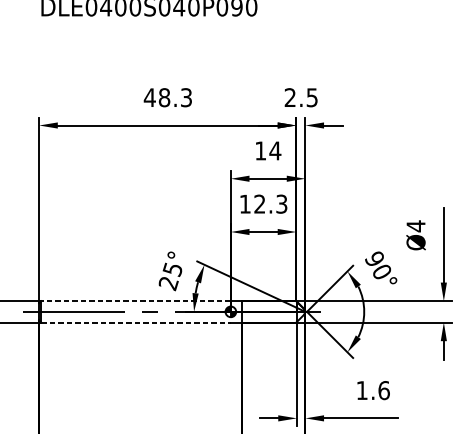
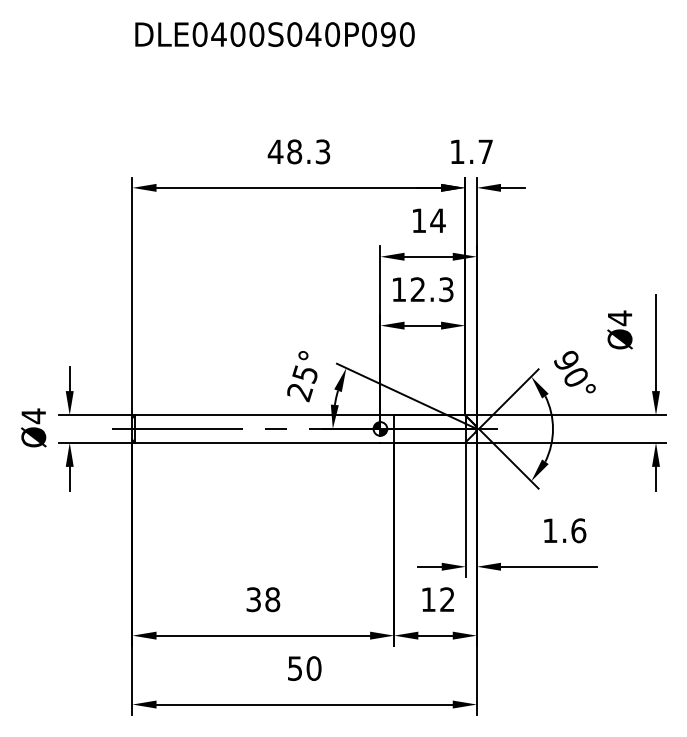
text: (301, 97) -> (471, 151), 2.5 -> 1.7
line: (135, 301) -> (257, 415), dashed -> solid
line: (135, 322) -> (257, 442), dashed -> solid

